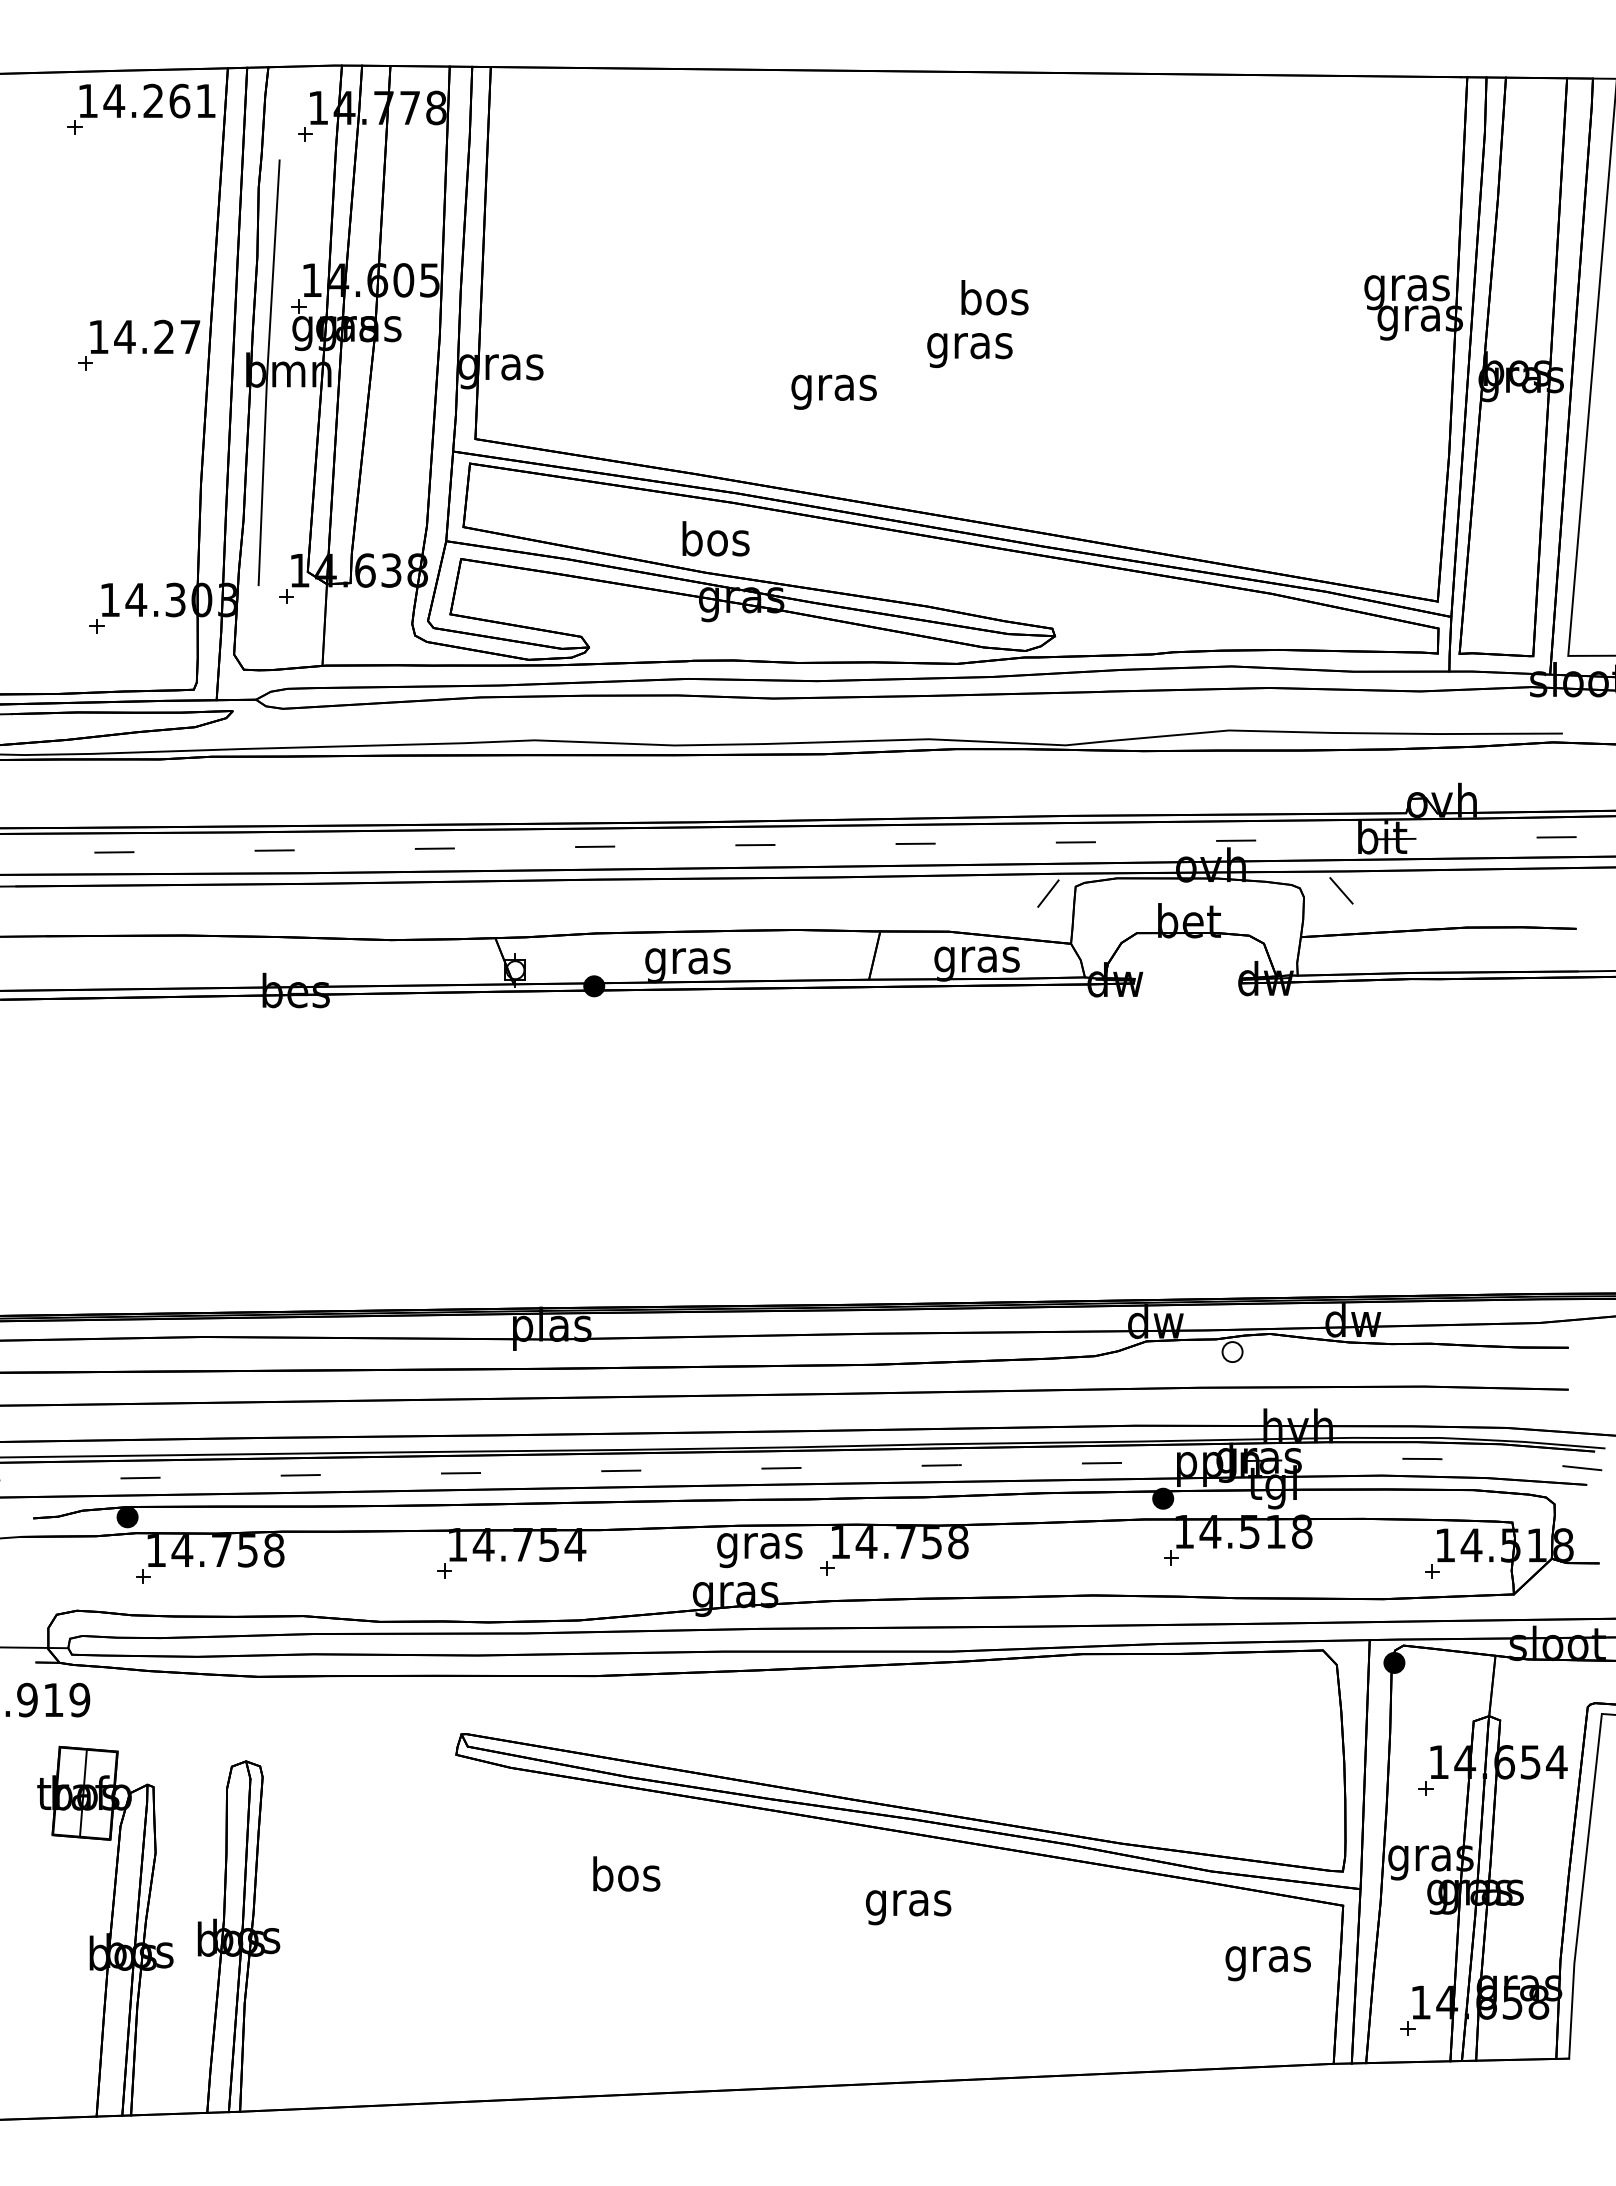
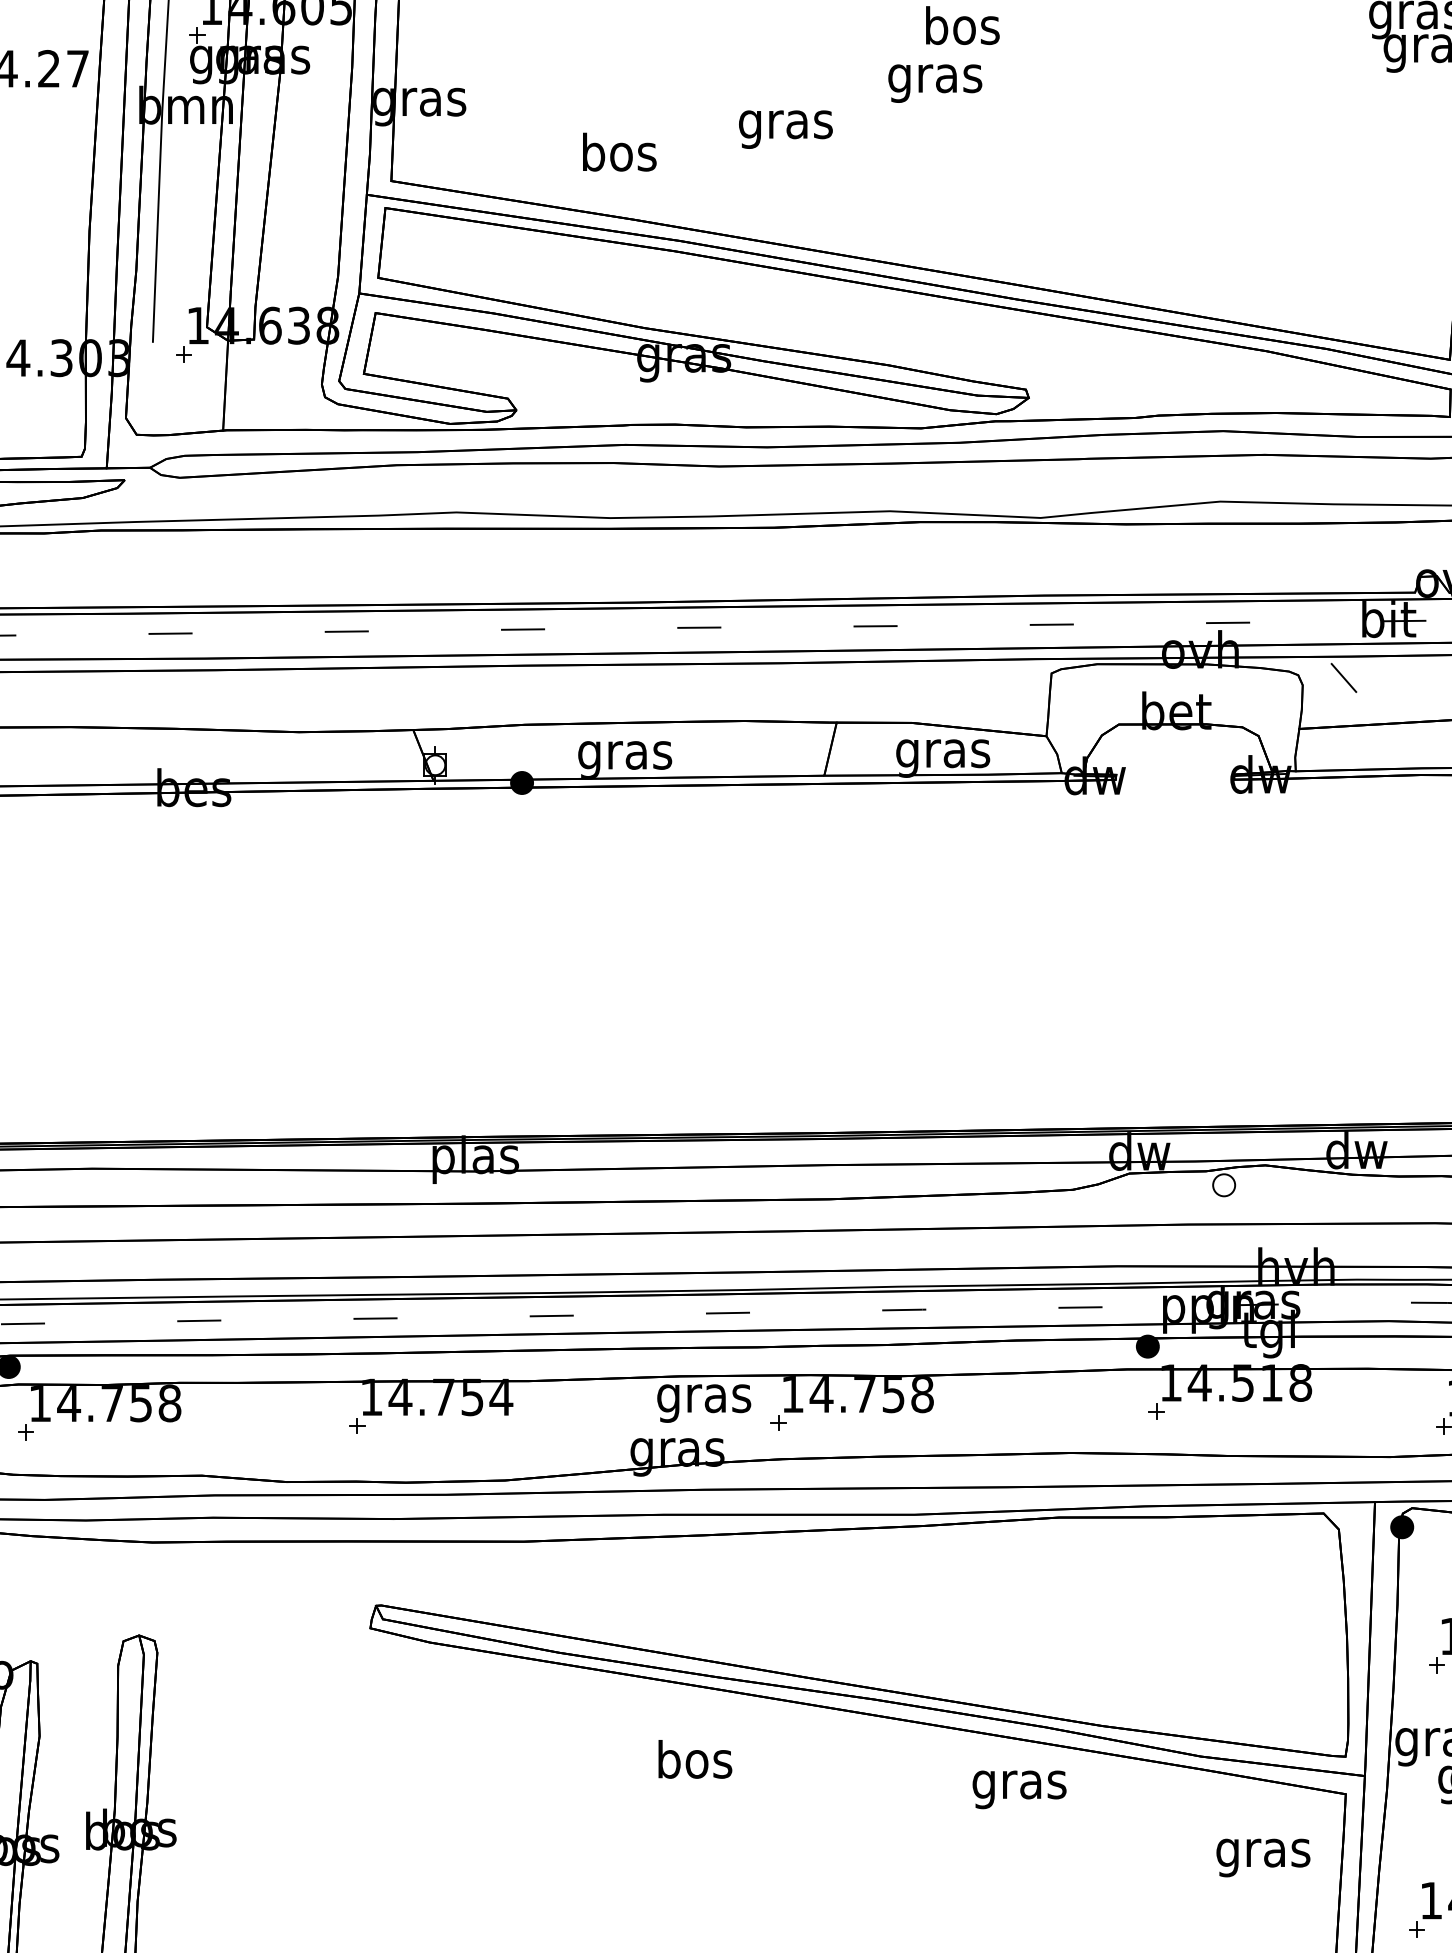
text: (715, 538) -> (619, 151), moved
line: (1048, 893) -> (1021, 680), removed
text: (626, 1873) -> (695, 1758), moved
text: (908, 1907) -> (1019, 1789), moved

